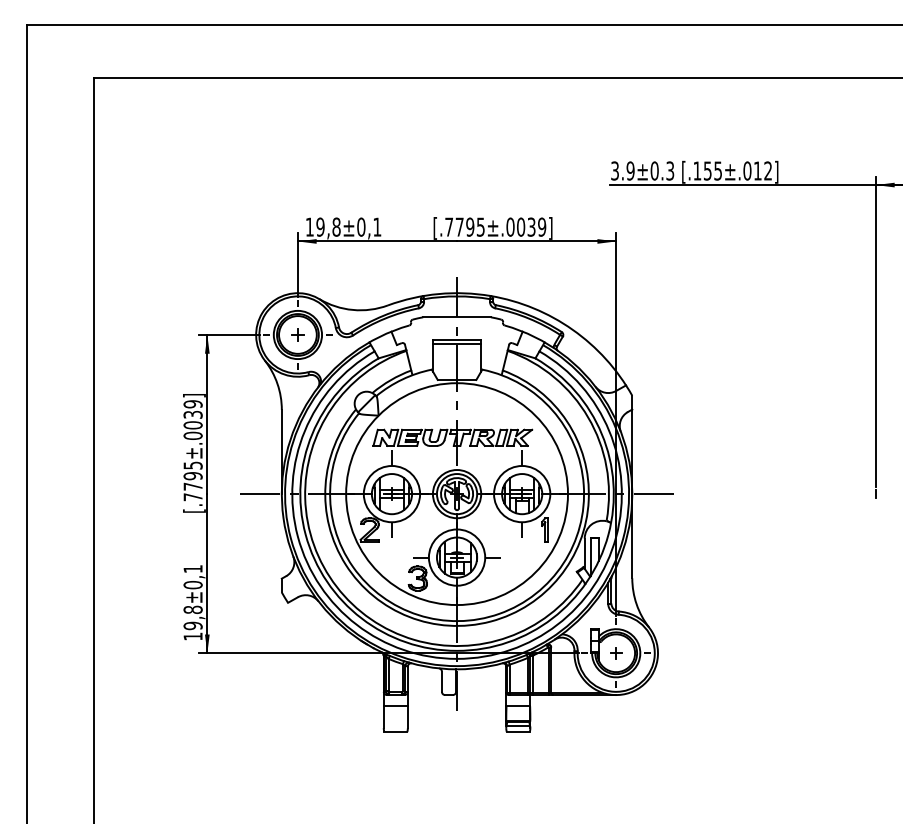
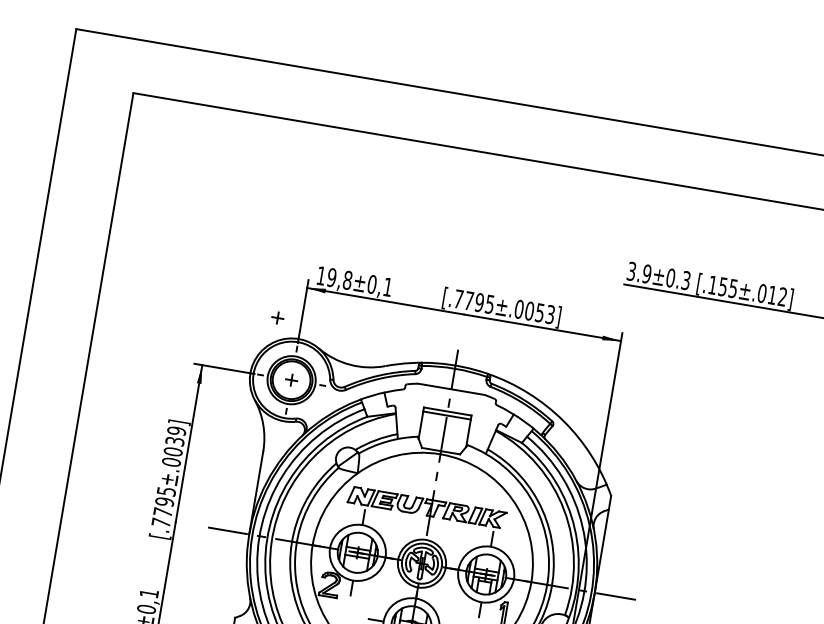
text: (537, 226) -> (545, 313), [.7795±.0039] -> [.7795±.0053]
part: (273, 275) -> (277, 317), added

